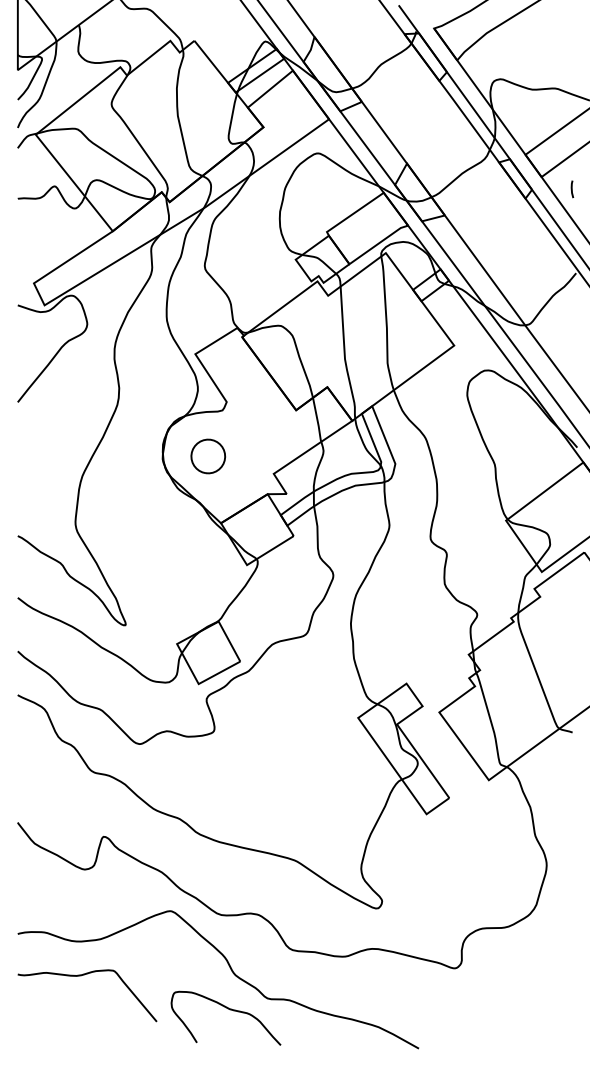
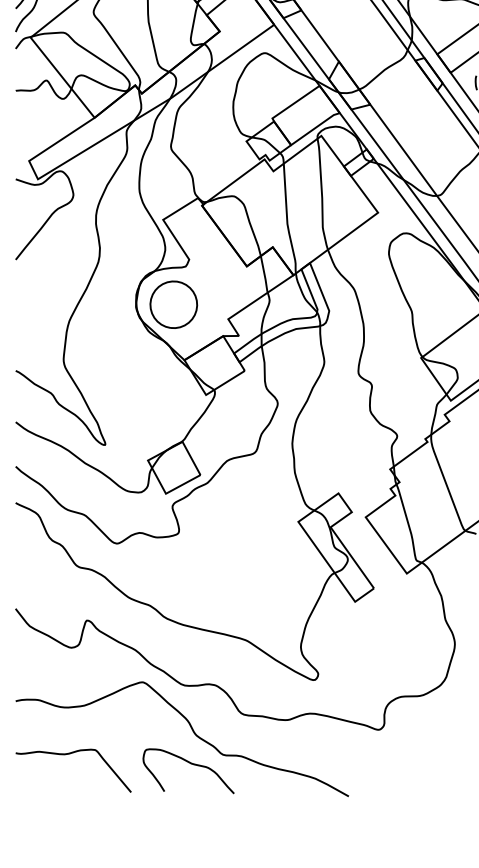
part: (208, 456) -> (174, 304), size x1.67
curve: (81, 976) -> (68, 754), moved

